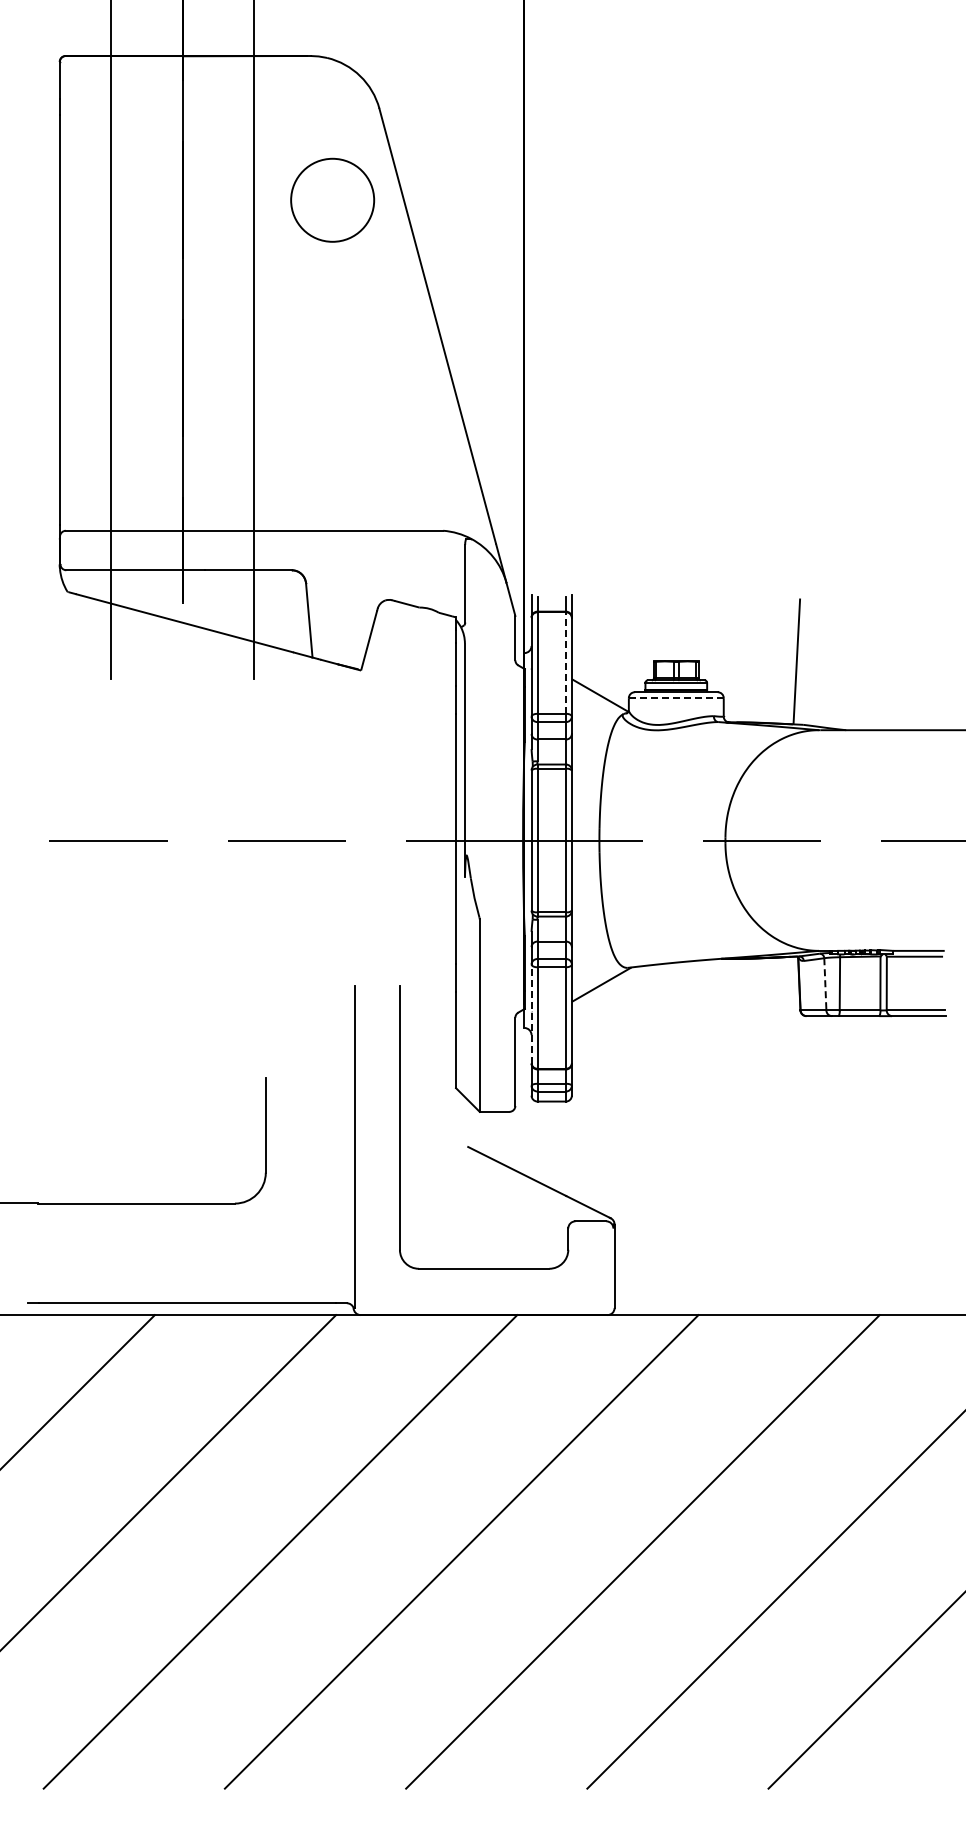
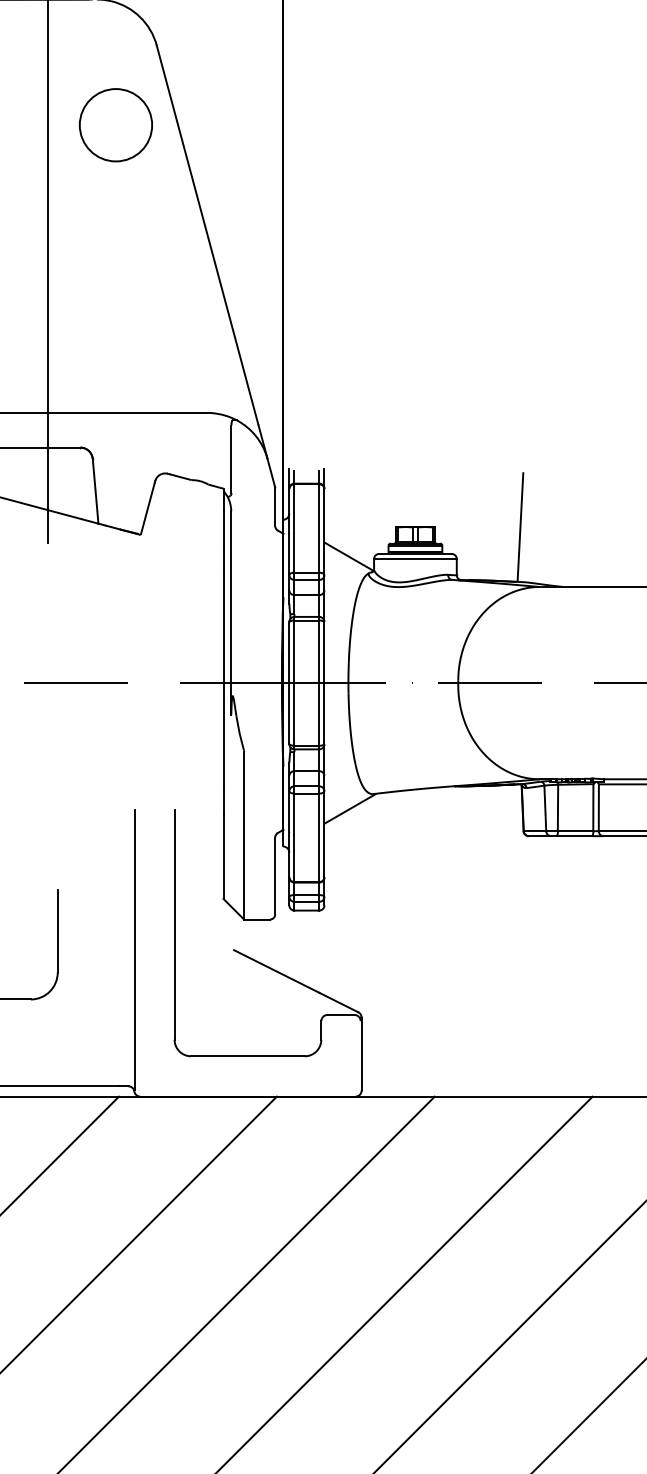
line: (565, 663) -> (318, 528), dashed -> solid
line: (675, 698) -> (414, 559), dashed -> solid
line: (825, 984) -> (545, 808), dashed -> solid
line: (531, 1013) -> (289, 833), dashed -> solid

